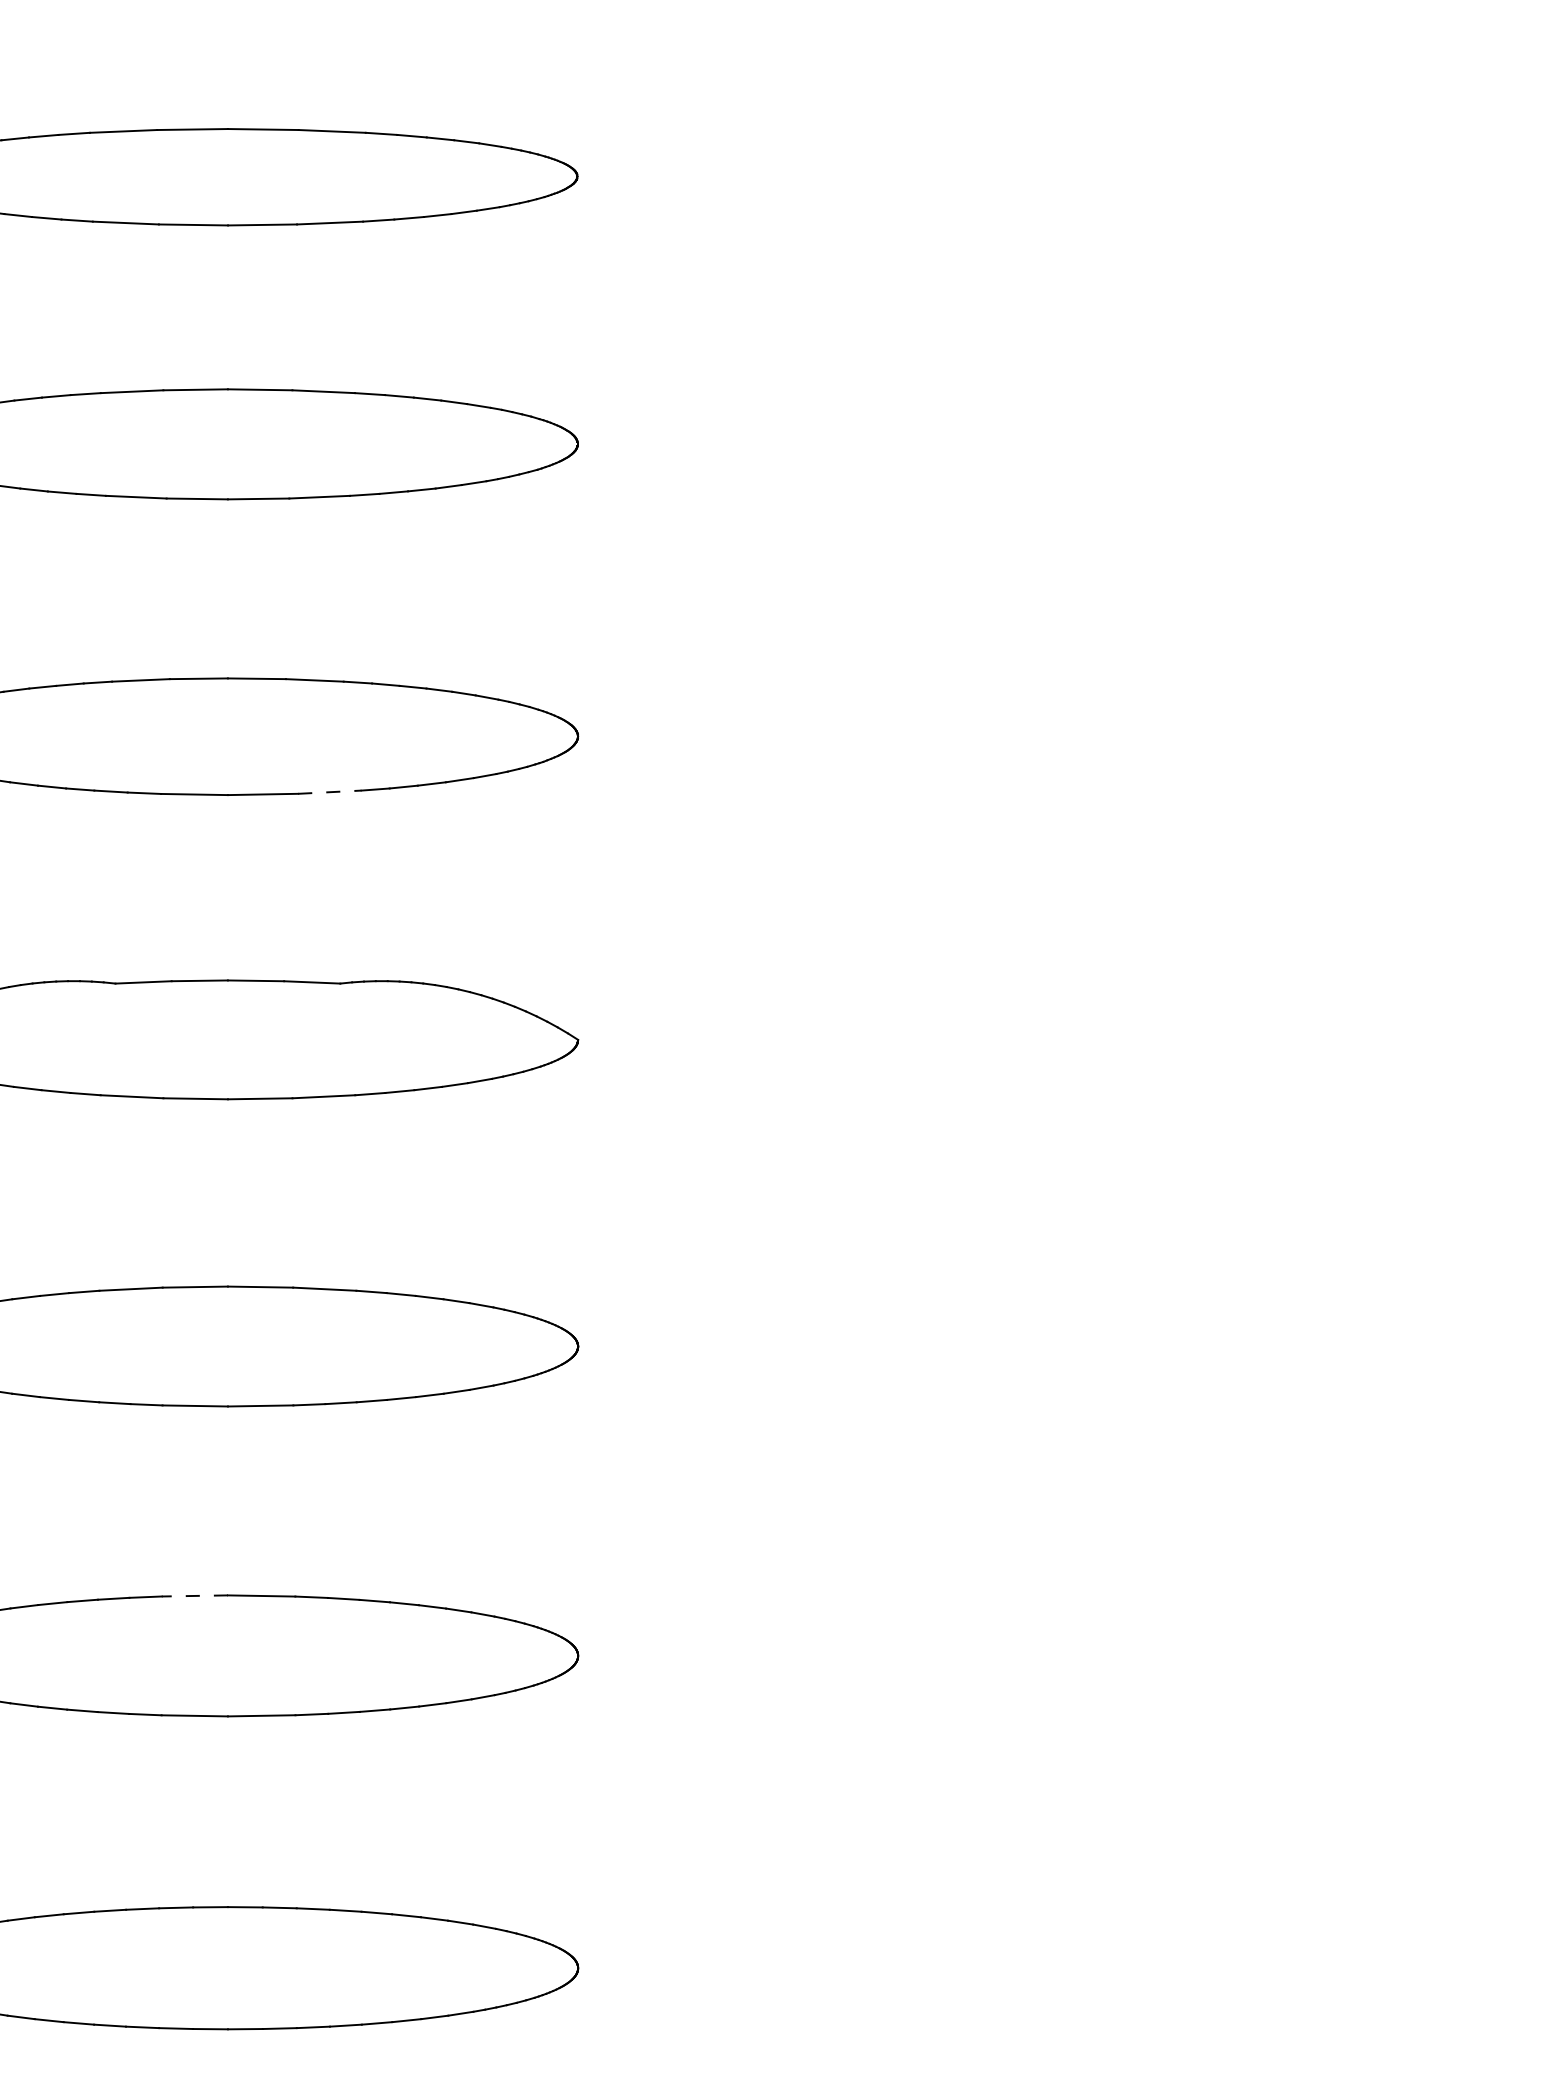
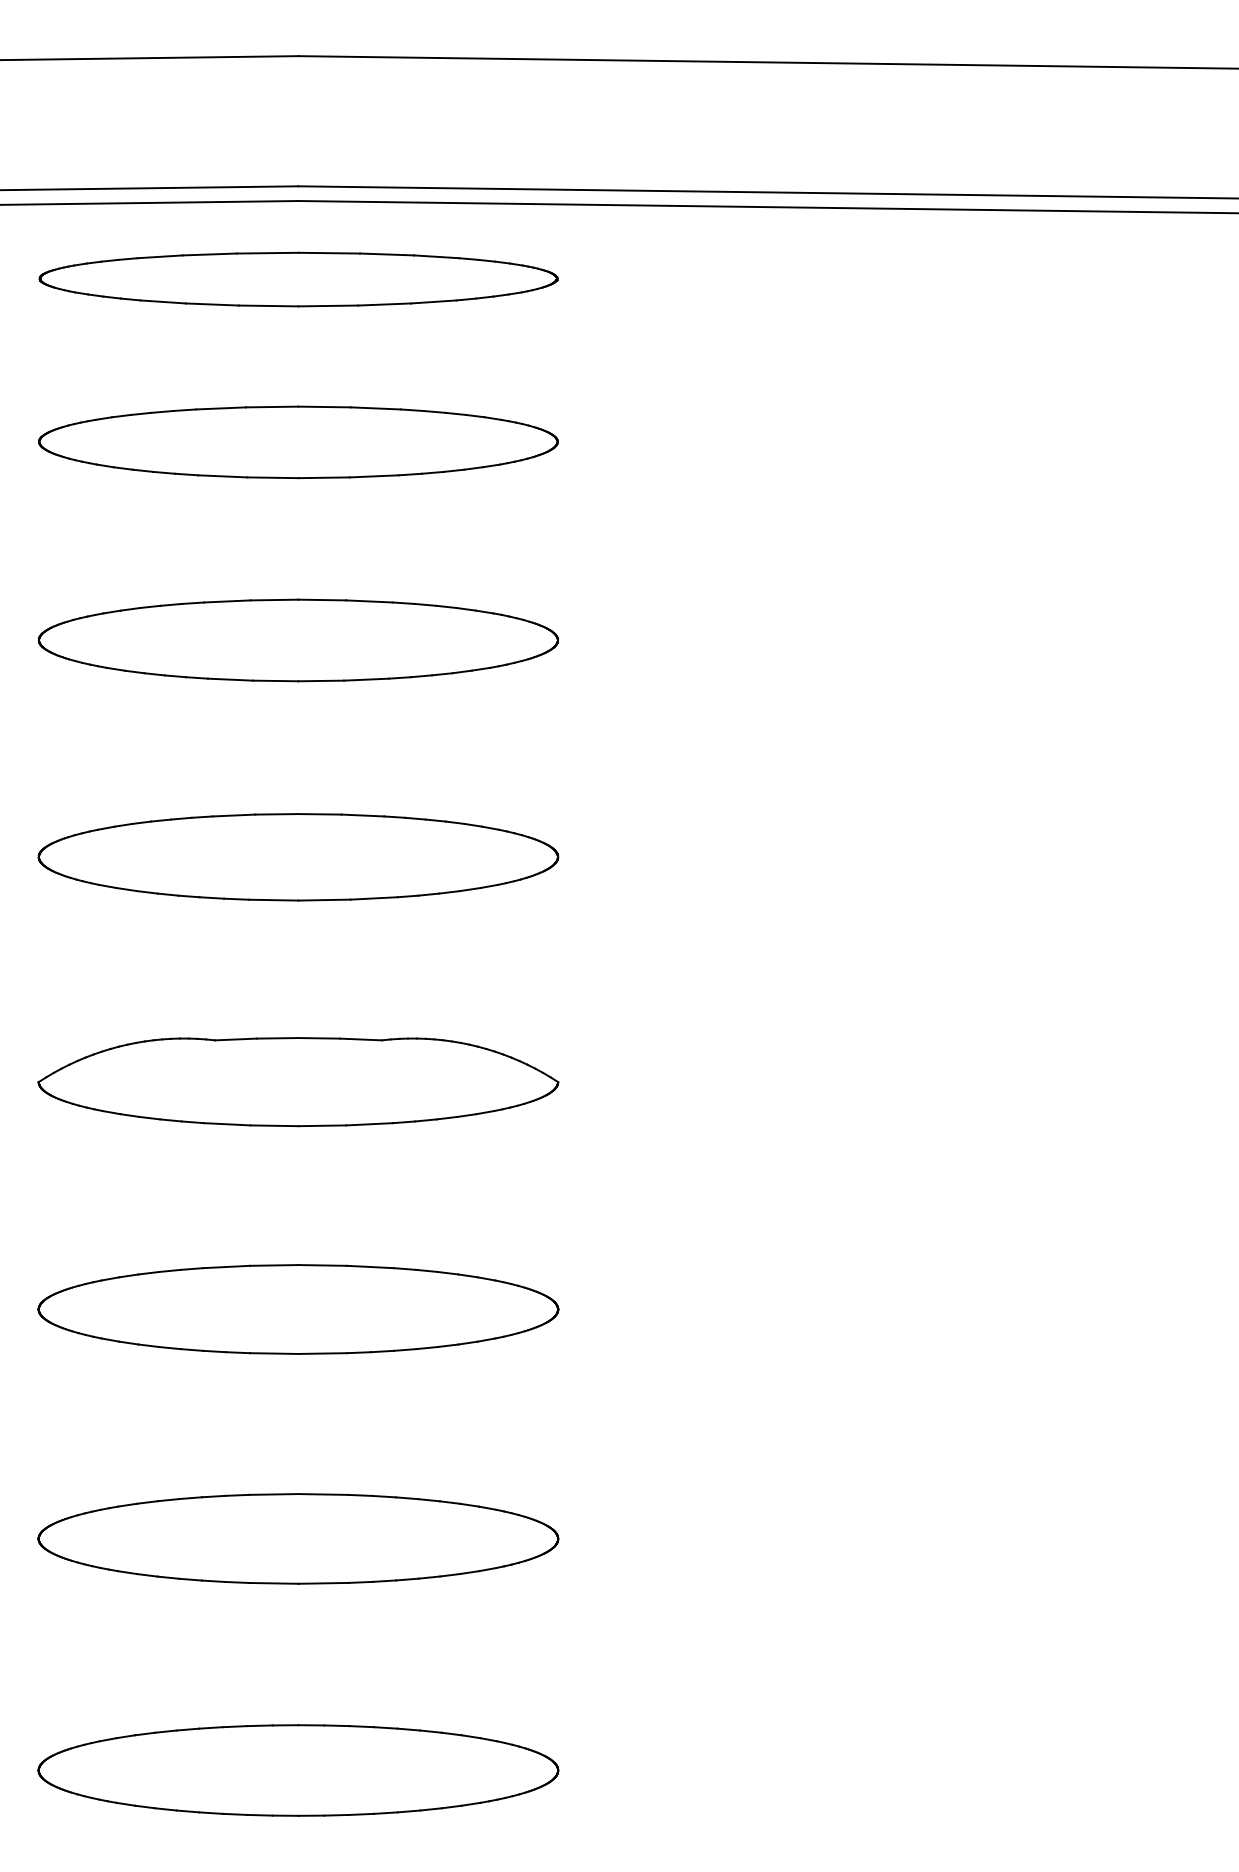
line: (330, 792) -> (374, 898), dashed -> solid
line: (194, 1595) -> (273, 1494), dashed -> solid

